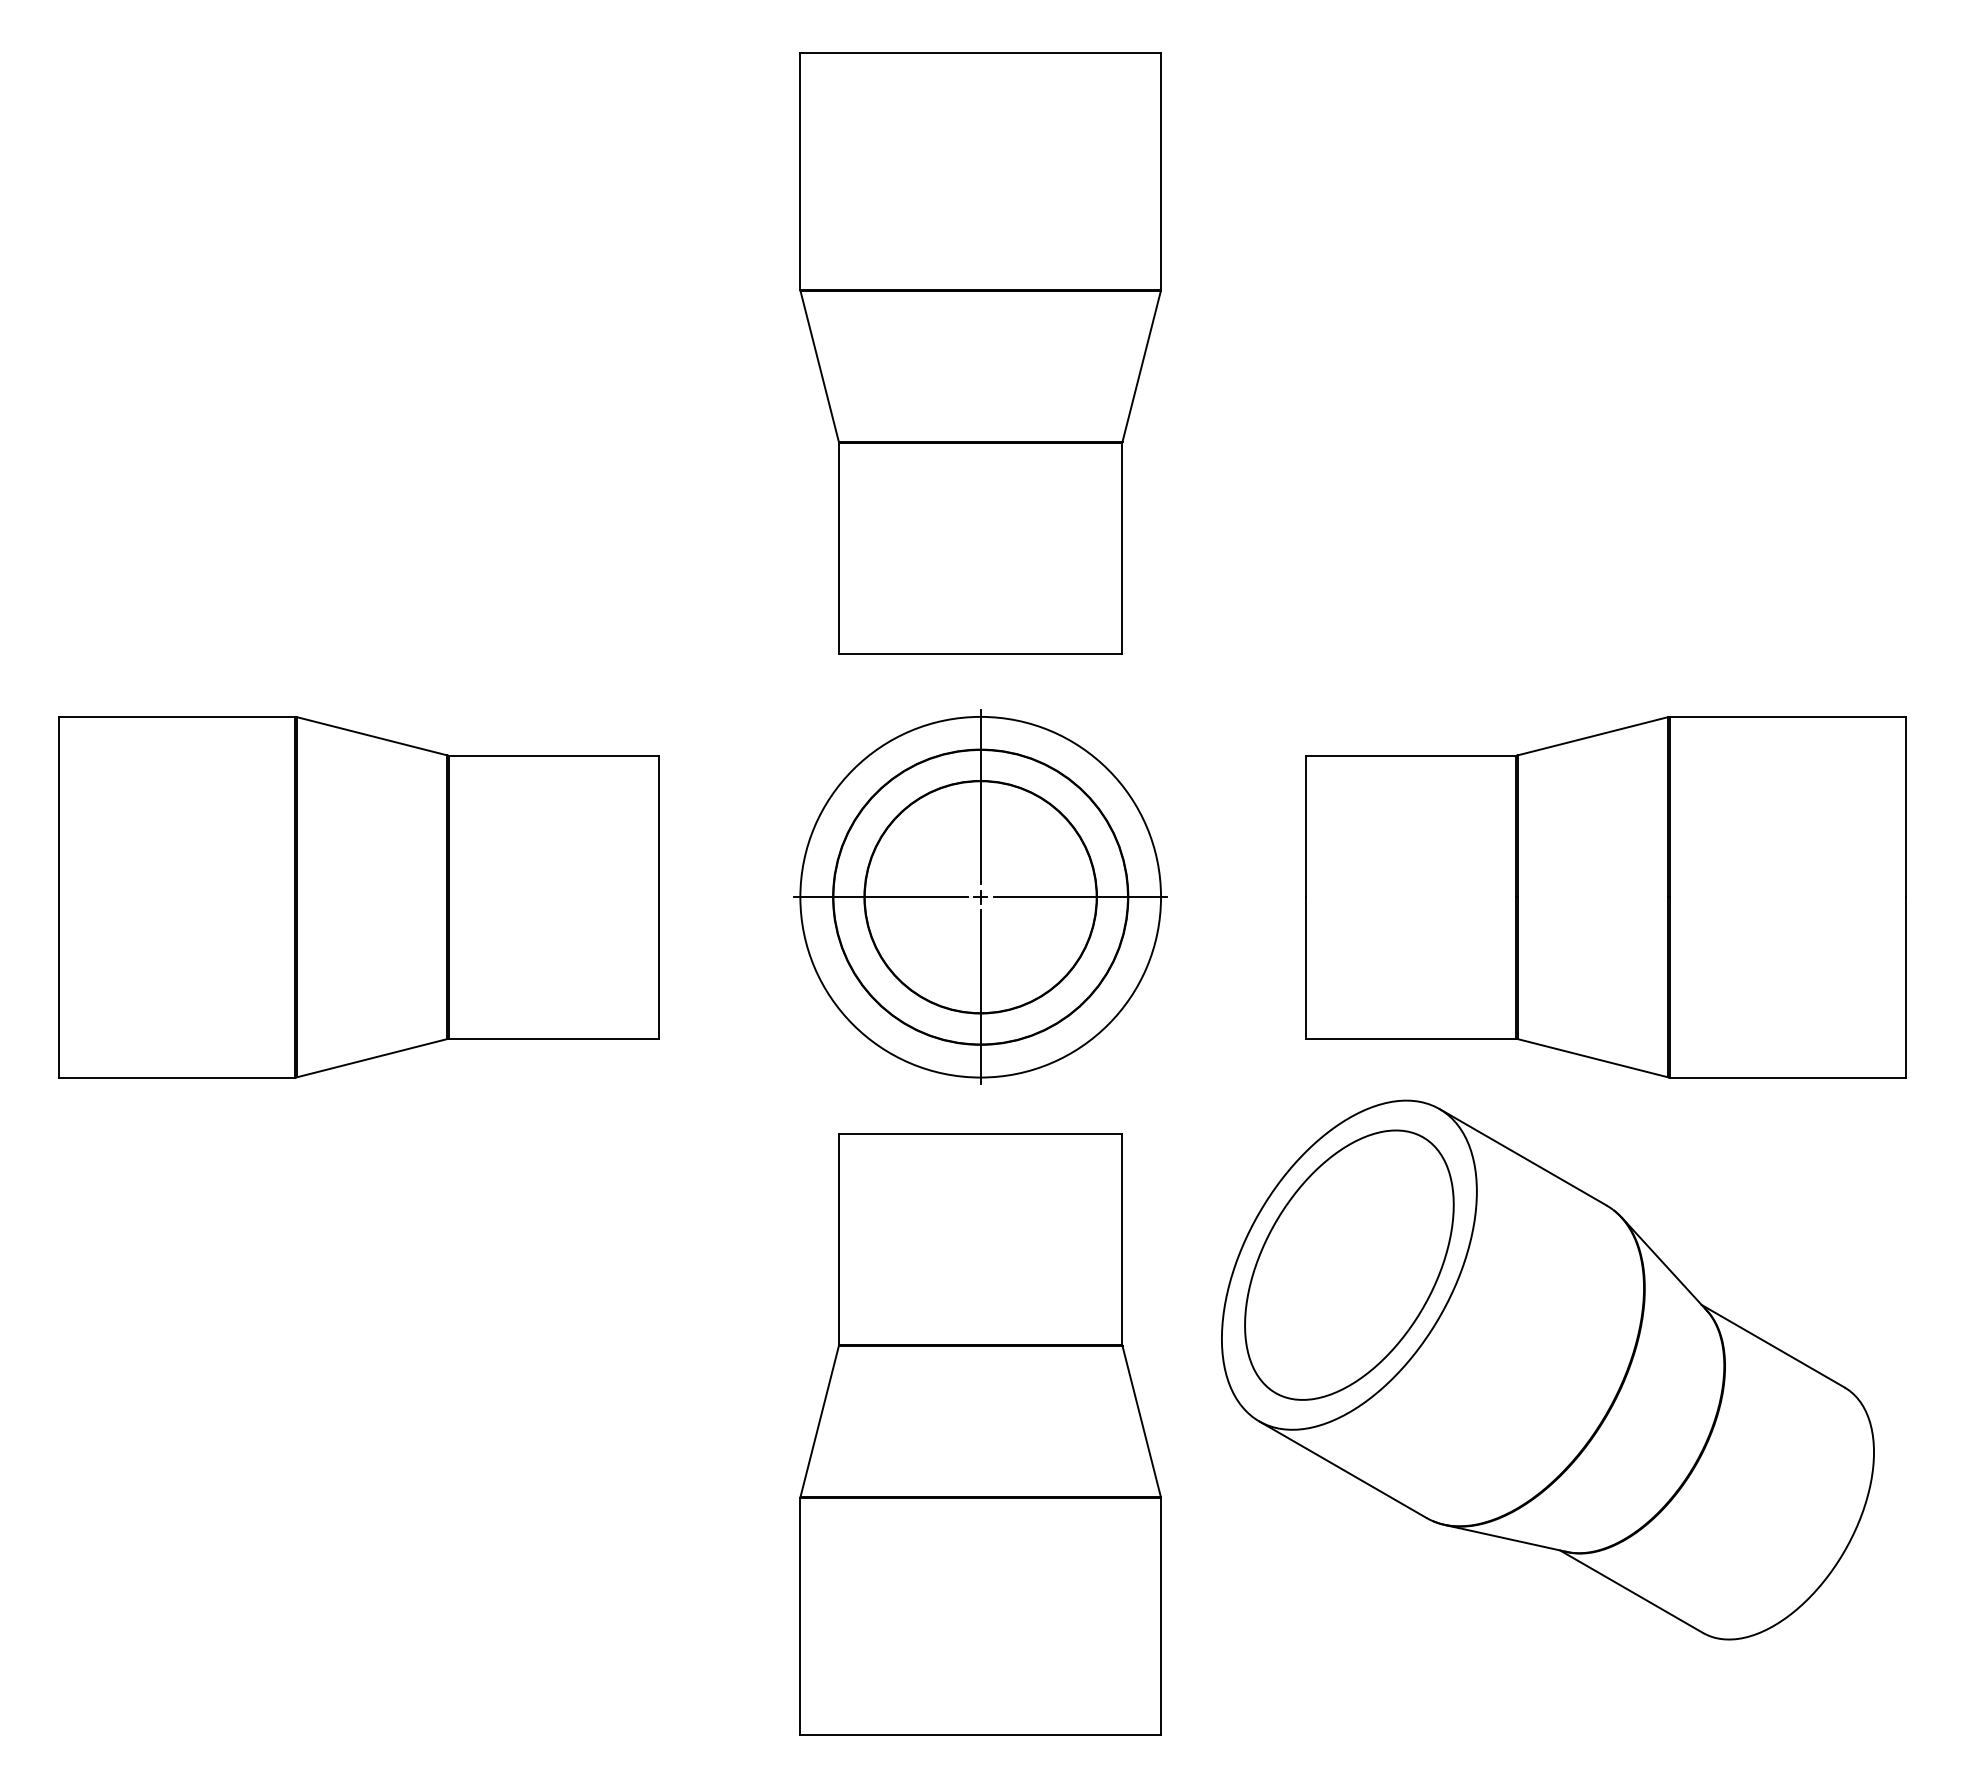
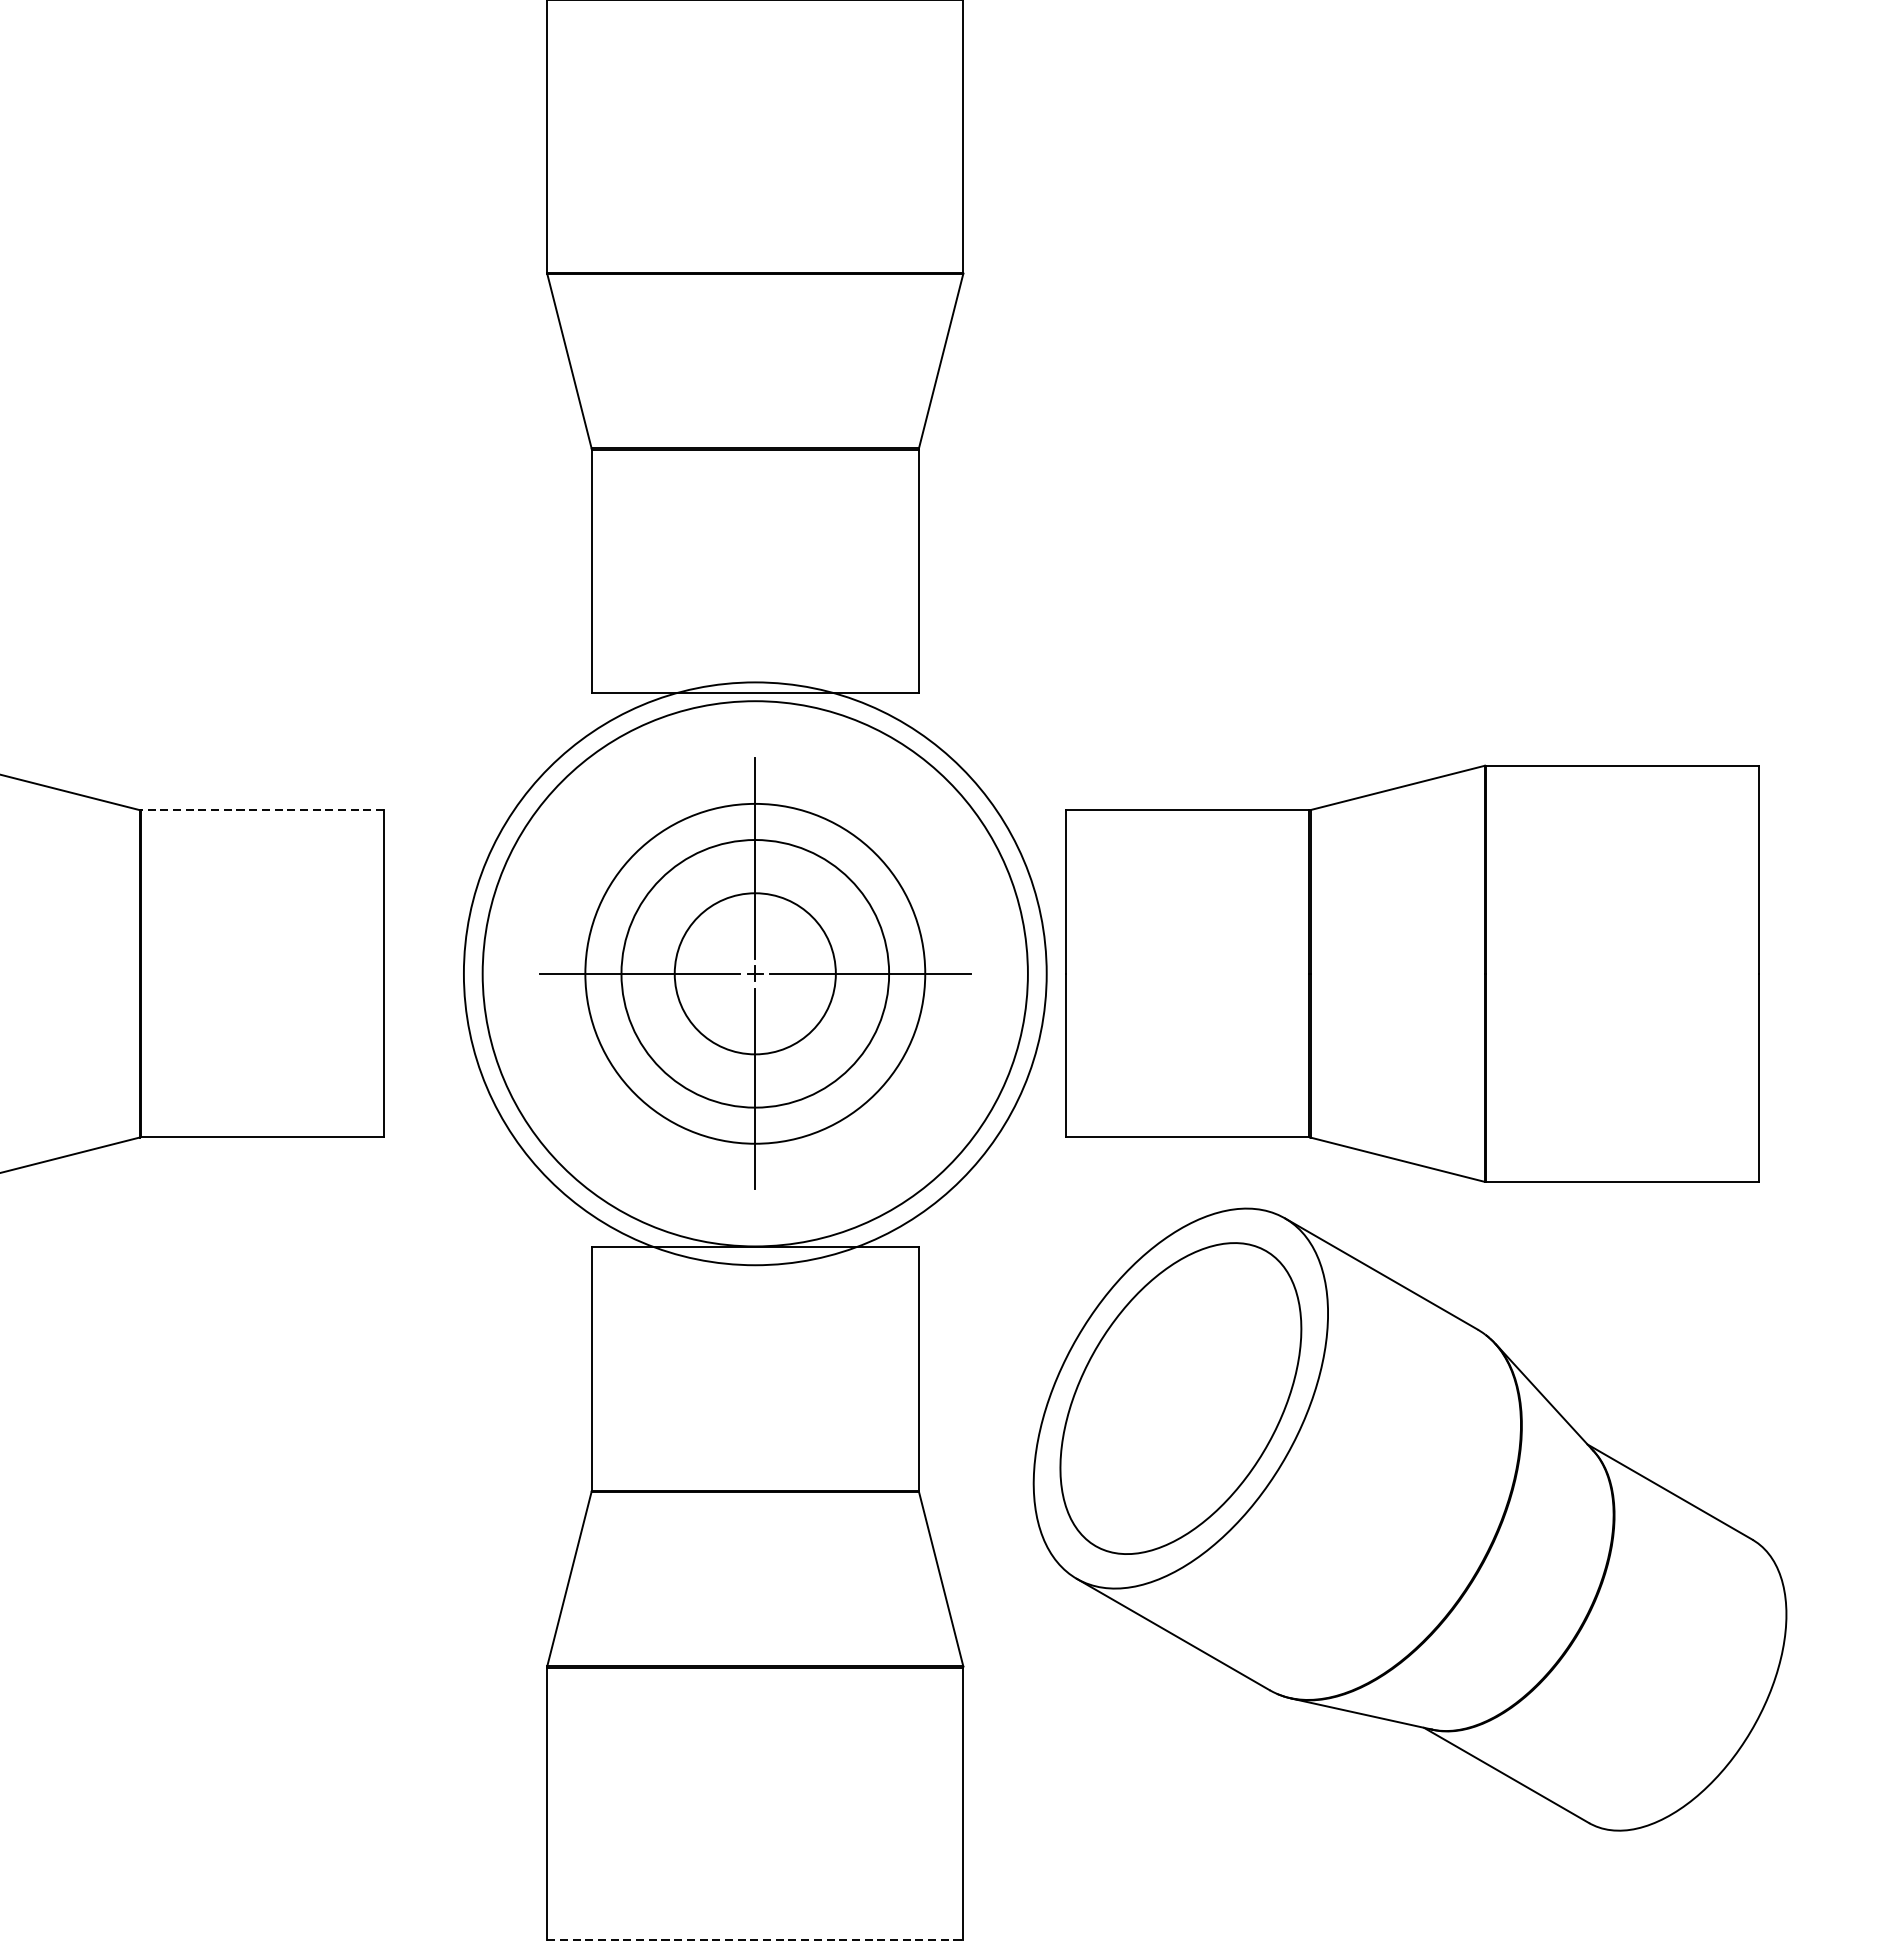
line: (553, 755) -> (262, 810), solid -> dashed
circle: (980, 896) -> (755, 972), size x0.6
circle: (980, 896) -> (755, 972), size x1.4
circle: (980, 896) -> (755, 972), size x1.6
part: (1605, 897) -> (1411, 974), moved
line: (981, 1734) -> (756, 1940), solid -> dashed

